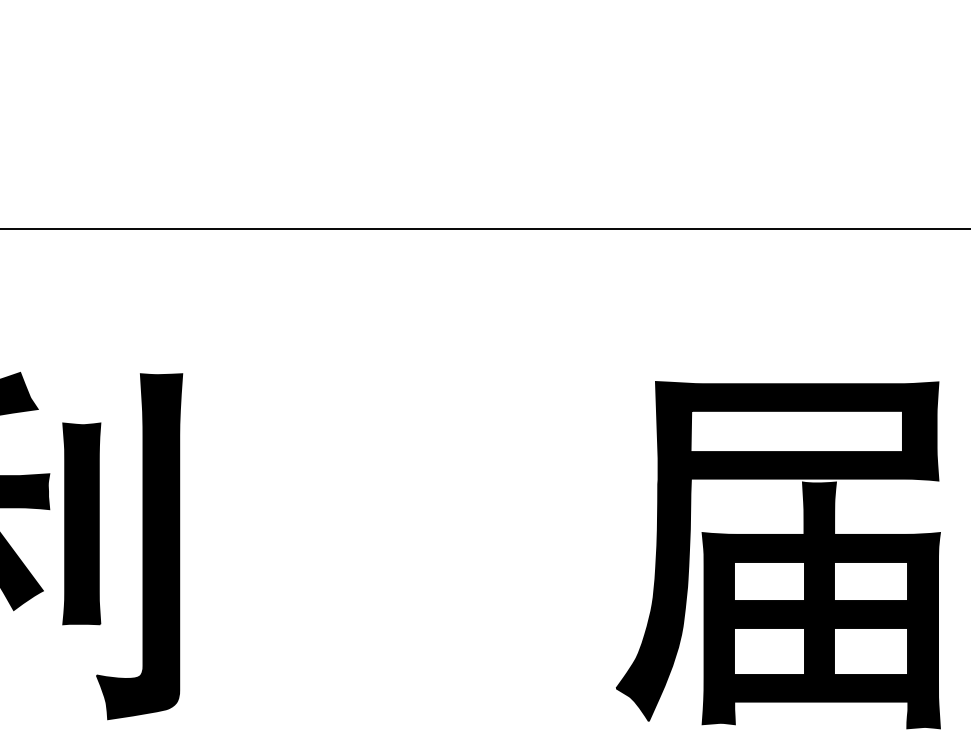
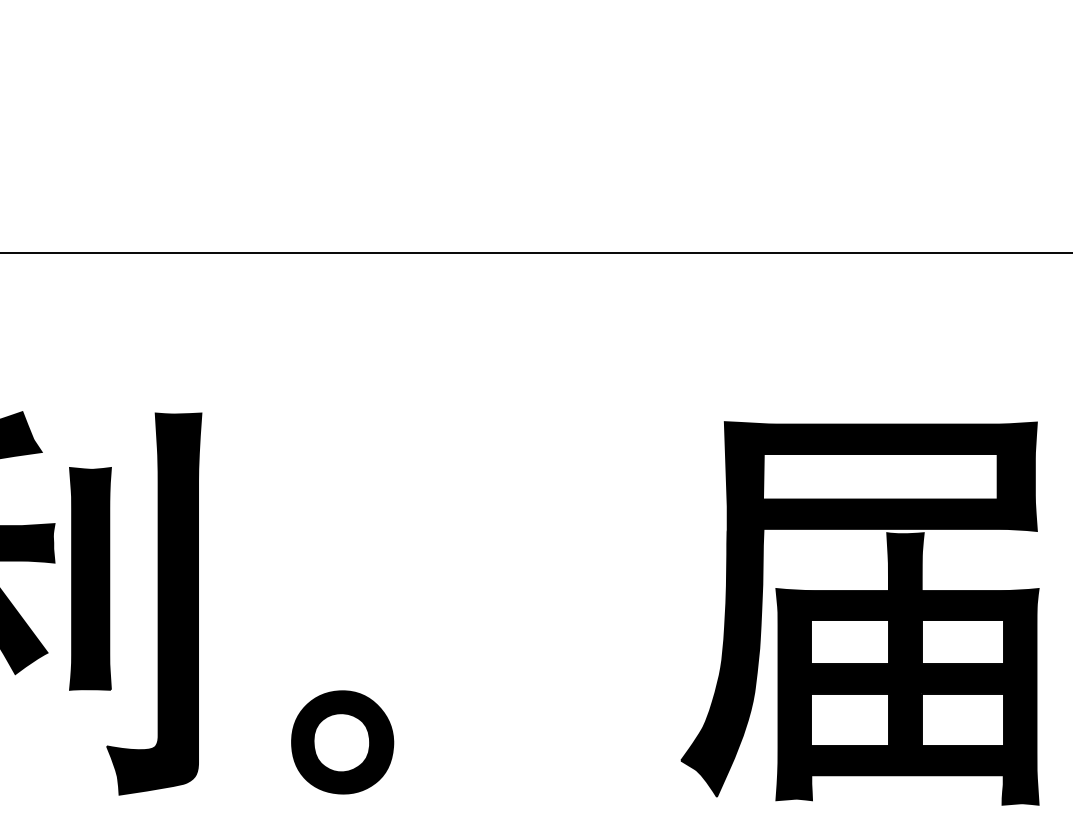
part: (309, 671) -> (342, 742), added

